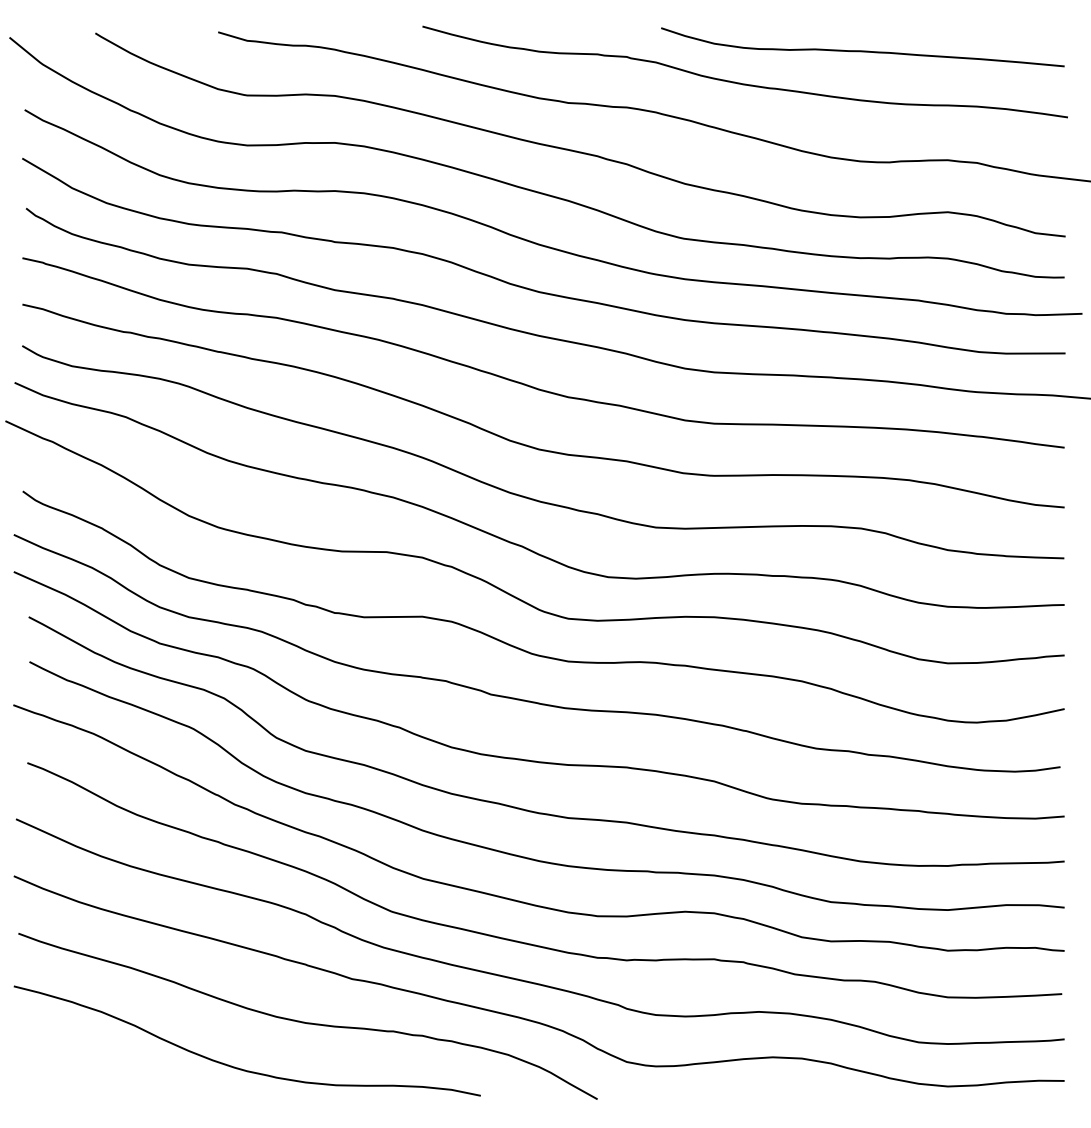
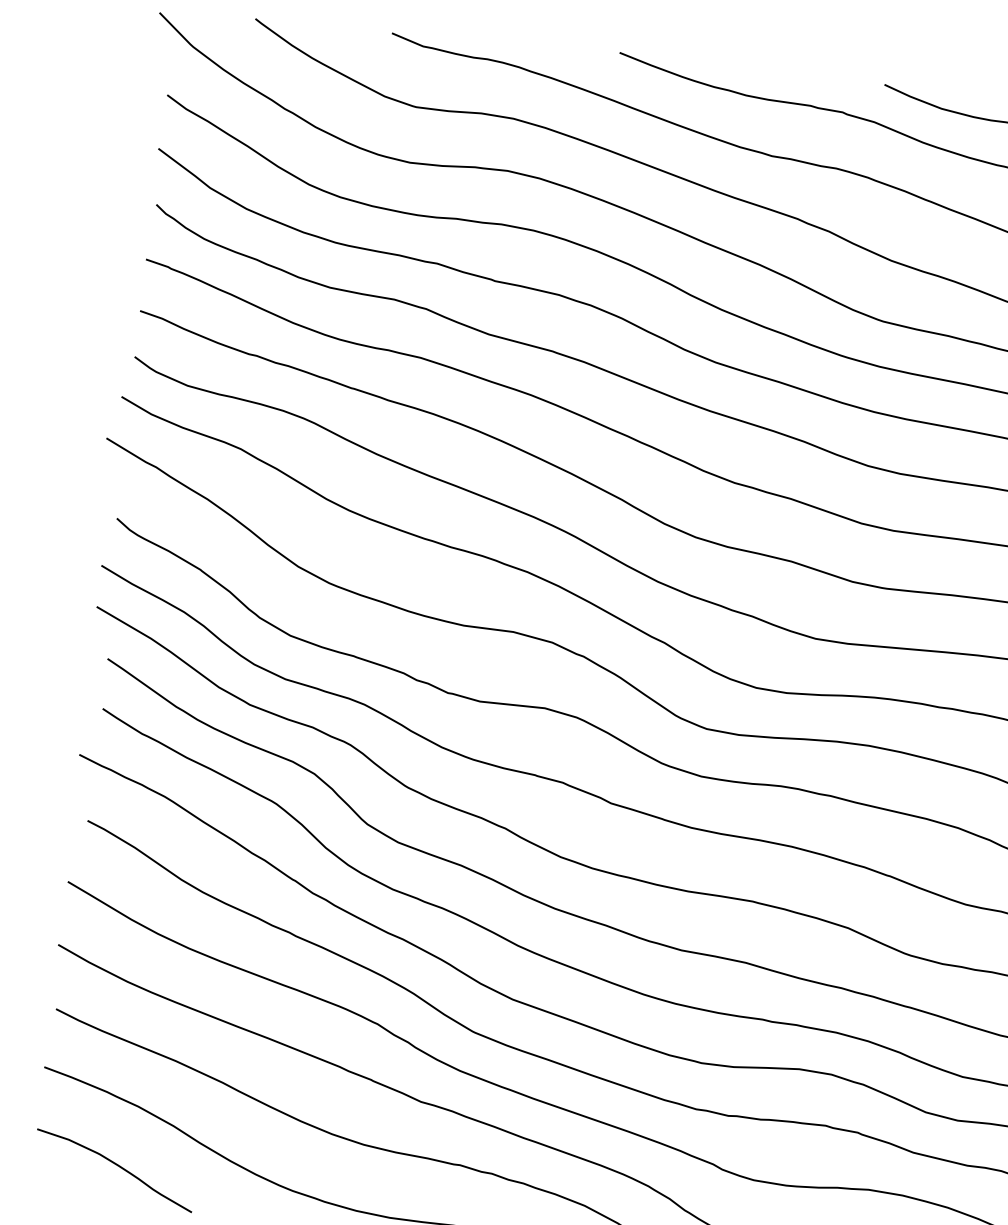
curve: (89, 1067) -> (118, 1166), added

